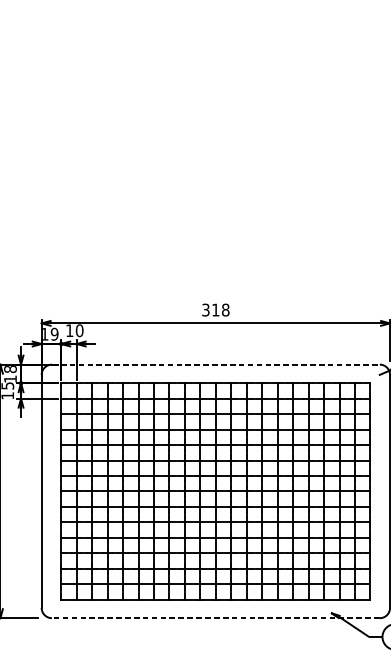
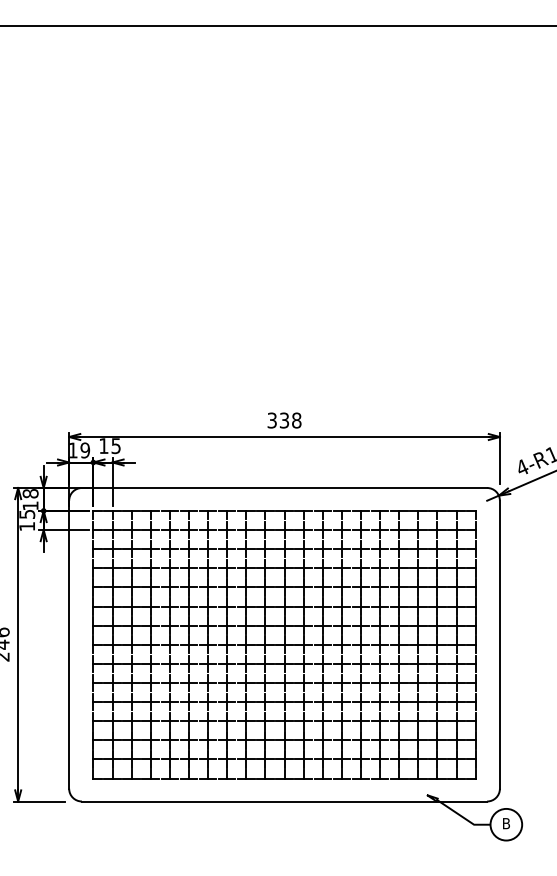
text: (215, 310) -> (284, 420), 318 -> 338
text: (79, 331) -> (115, 446), 10 -> 15
line: (215, 365) -> (284, 488), dashed -> solid
line: (215, 618) -> (284, 801), dashed -> solid

